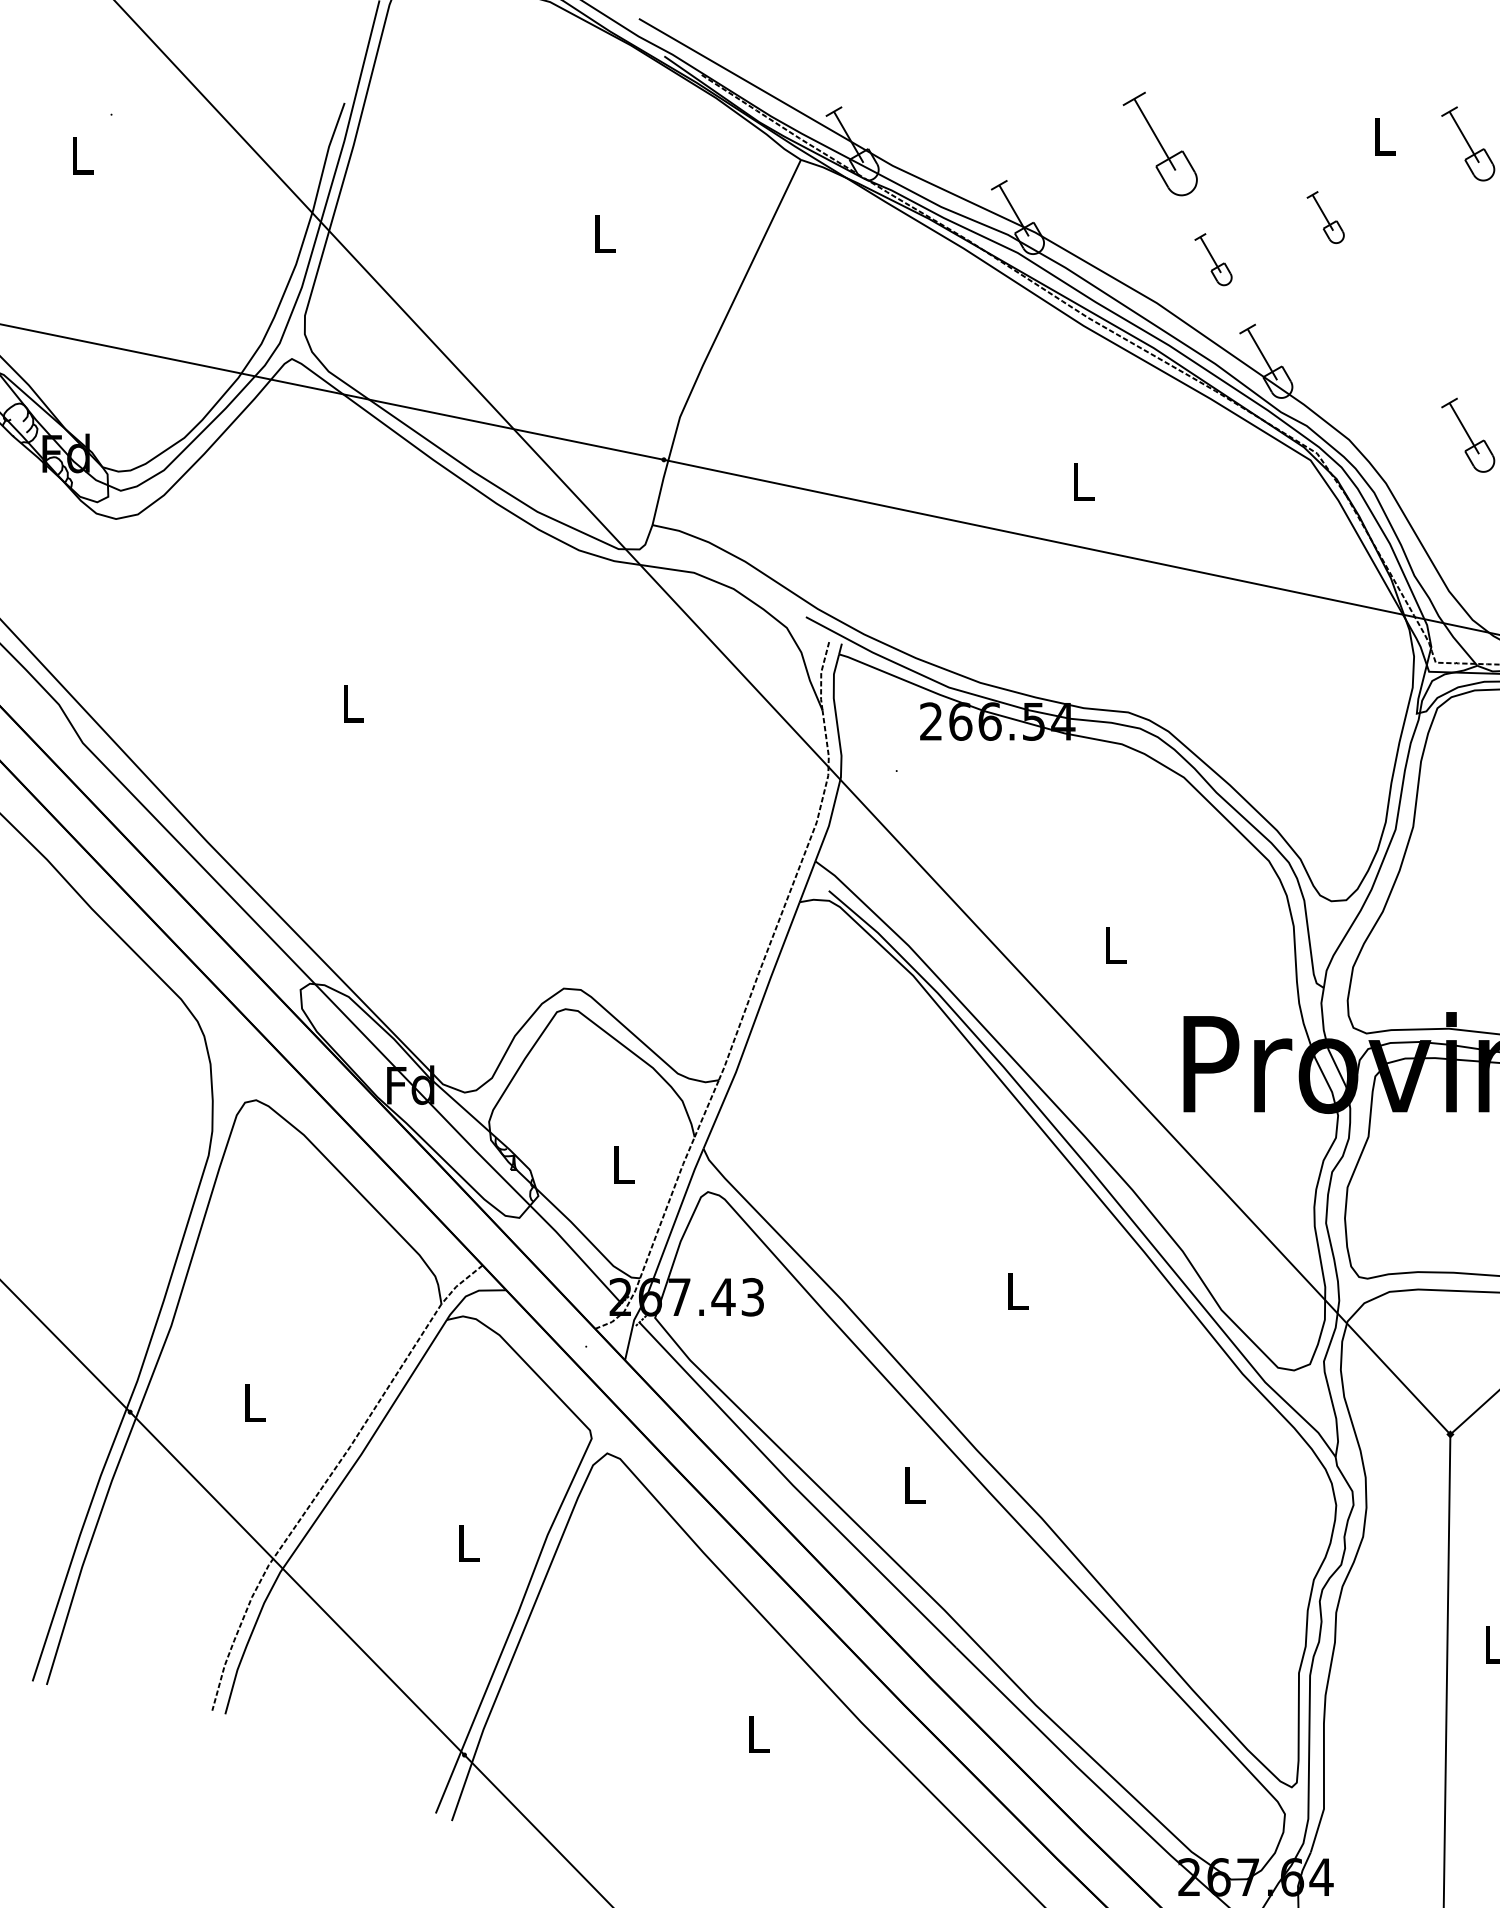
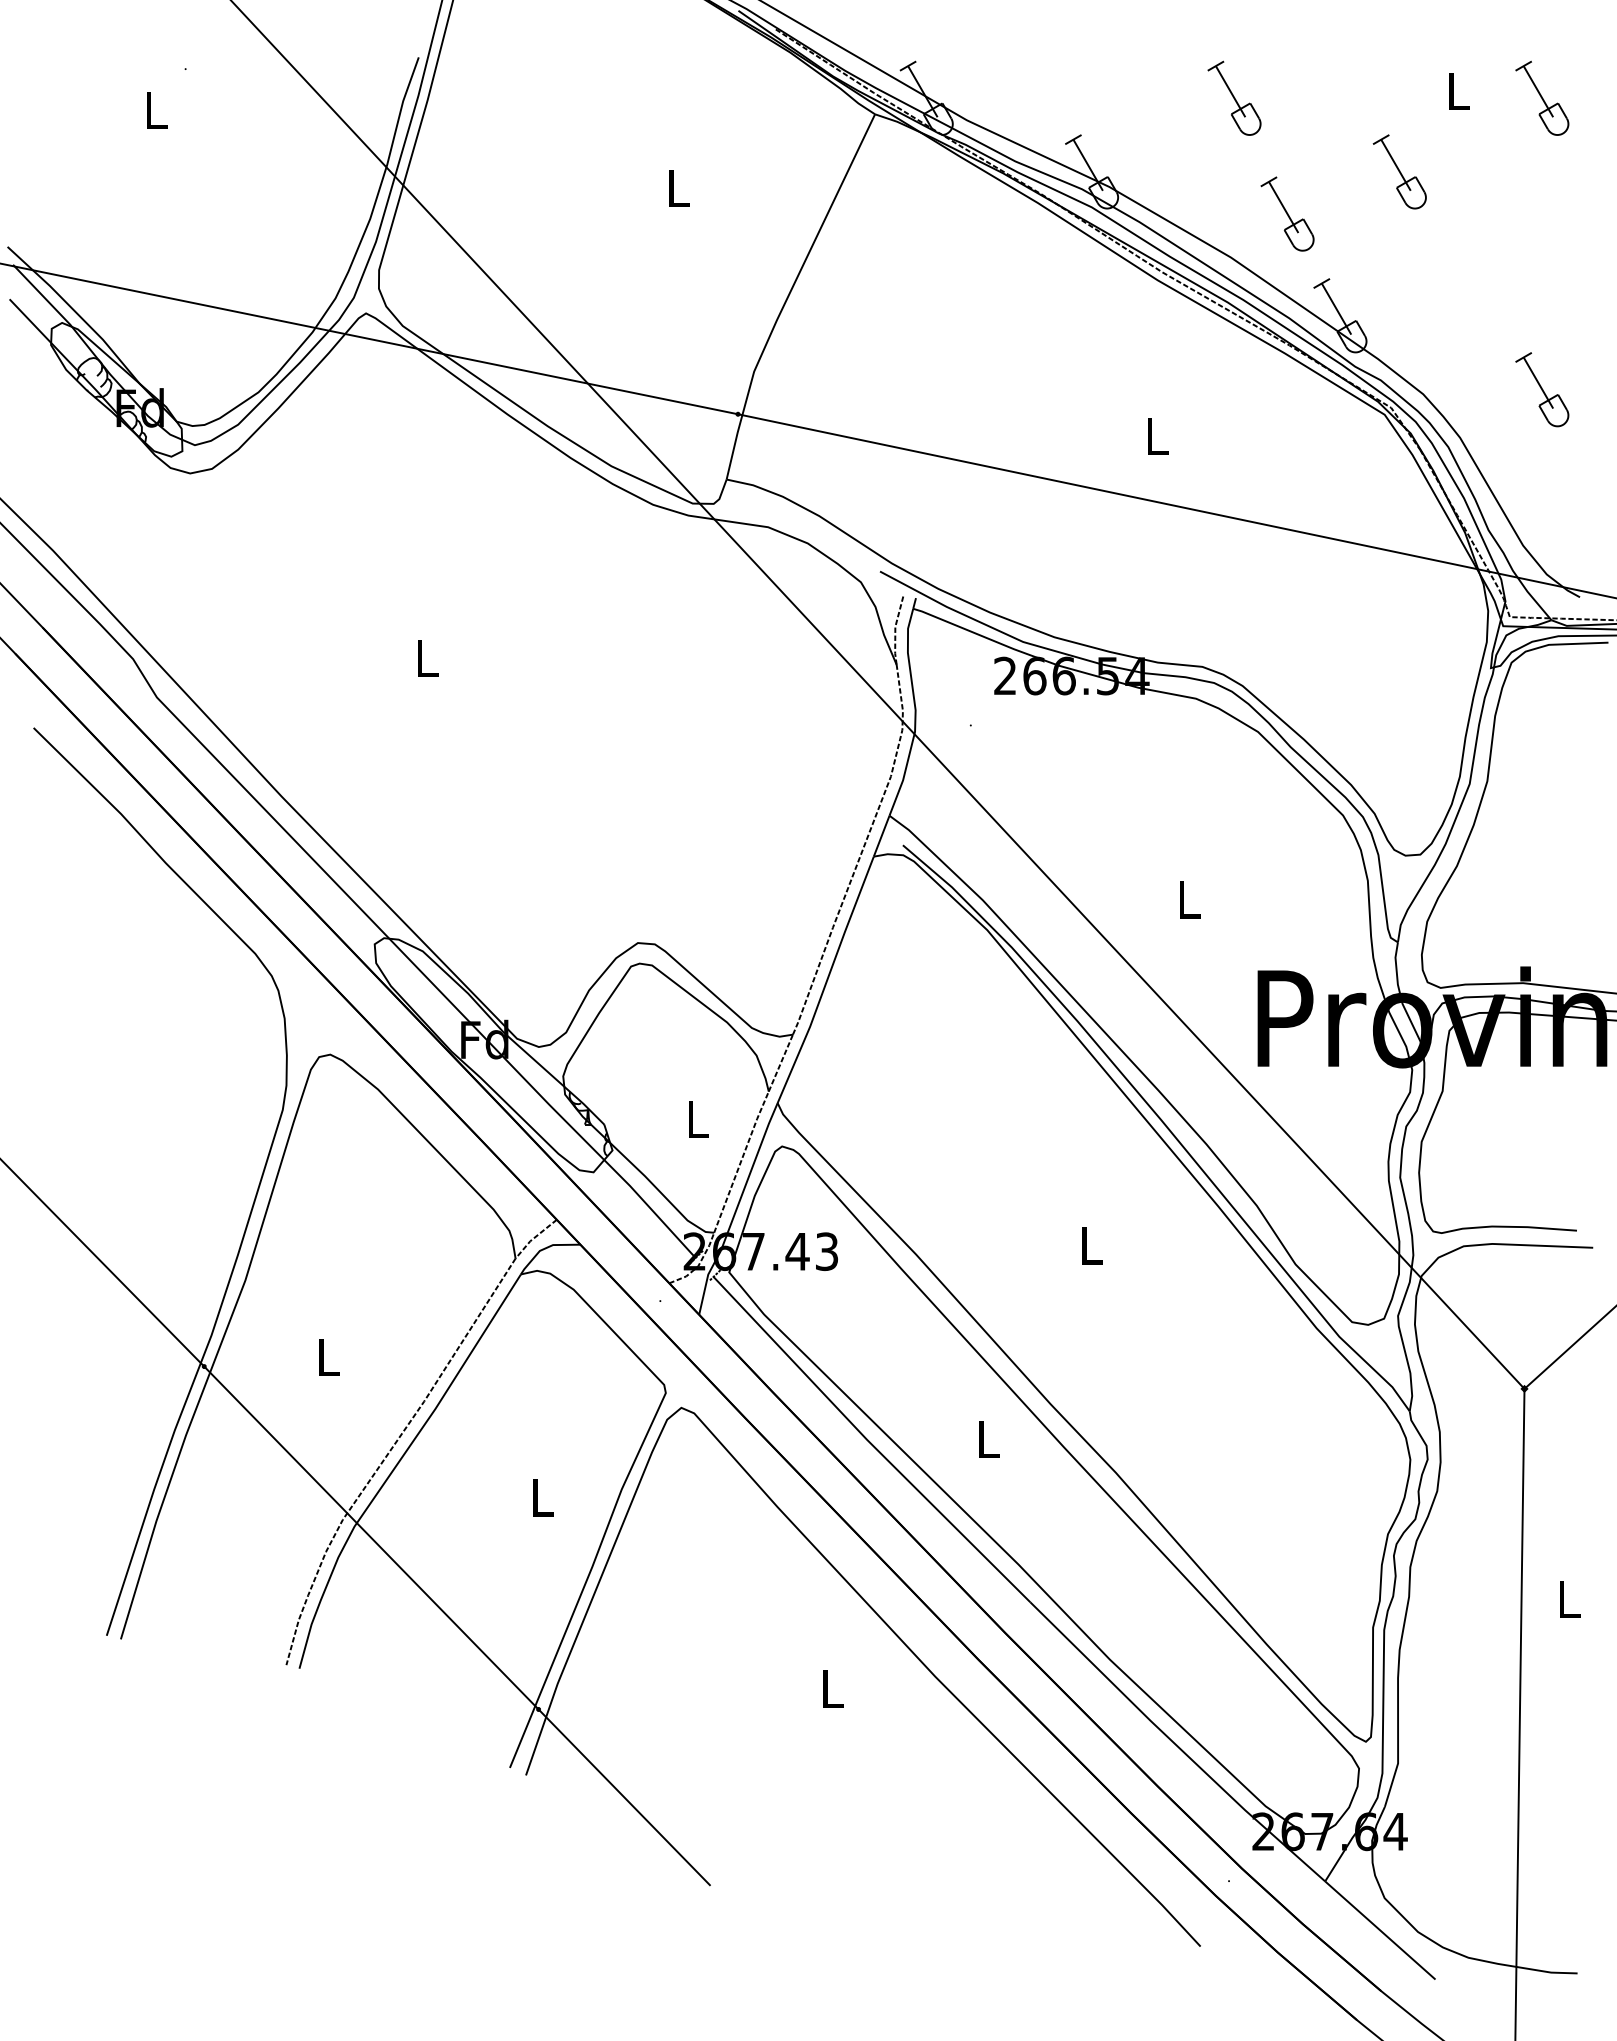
part: (1160, 143) -> (1234, 97), size x0.71
part: (1325, 217) -> (1399, 171), size x1.43
part: (1213, 259) -> (1287, 213), size x1.43

